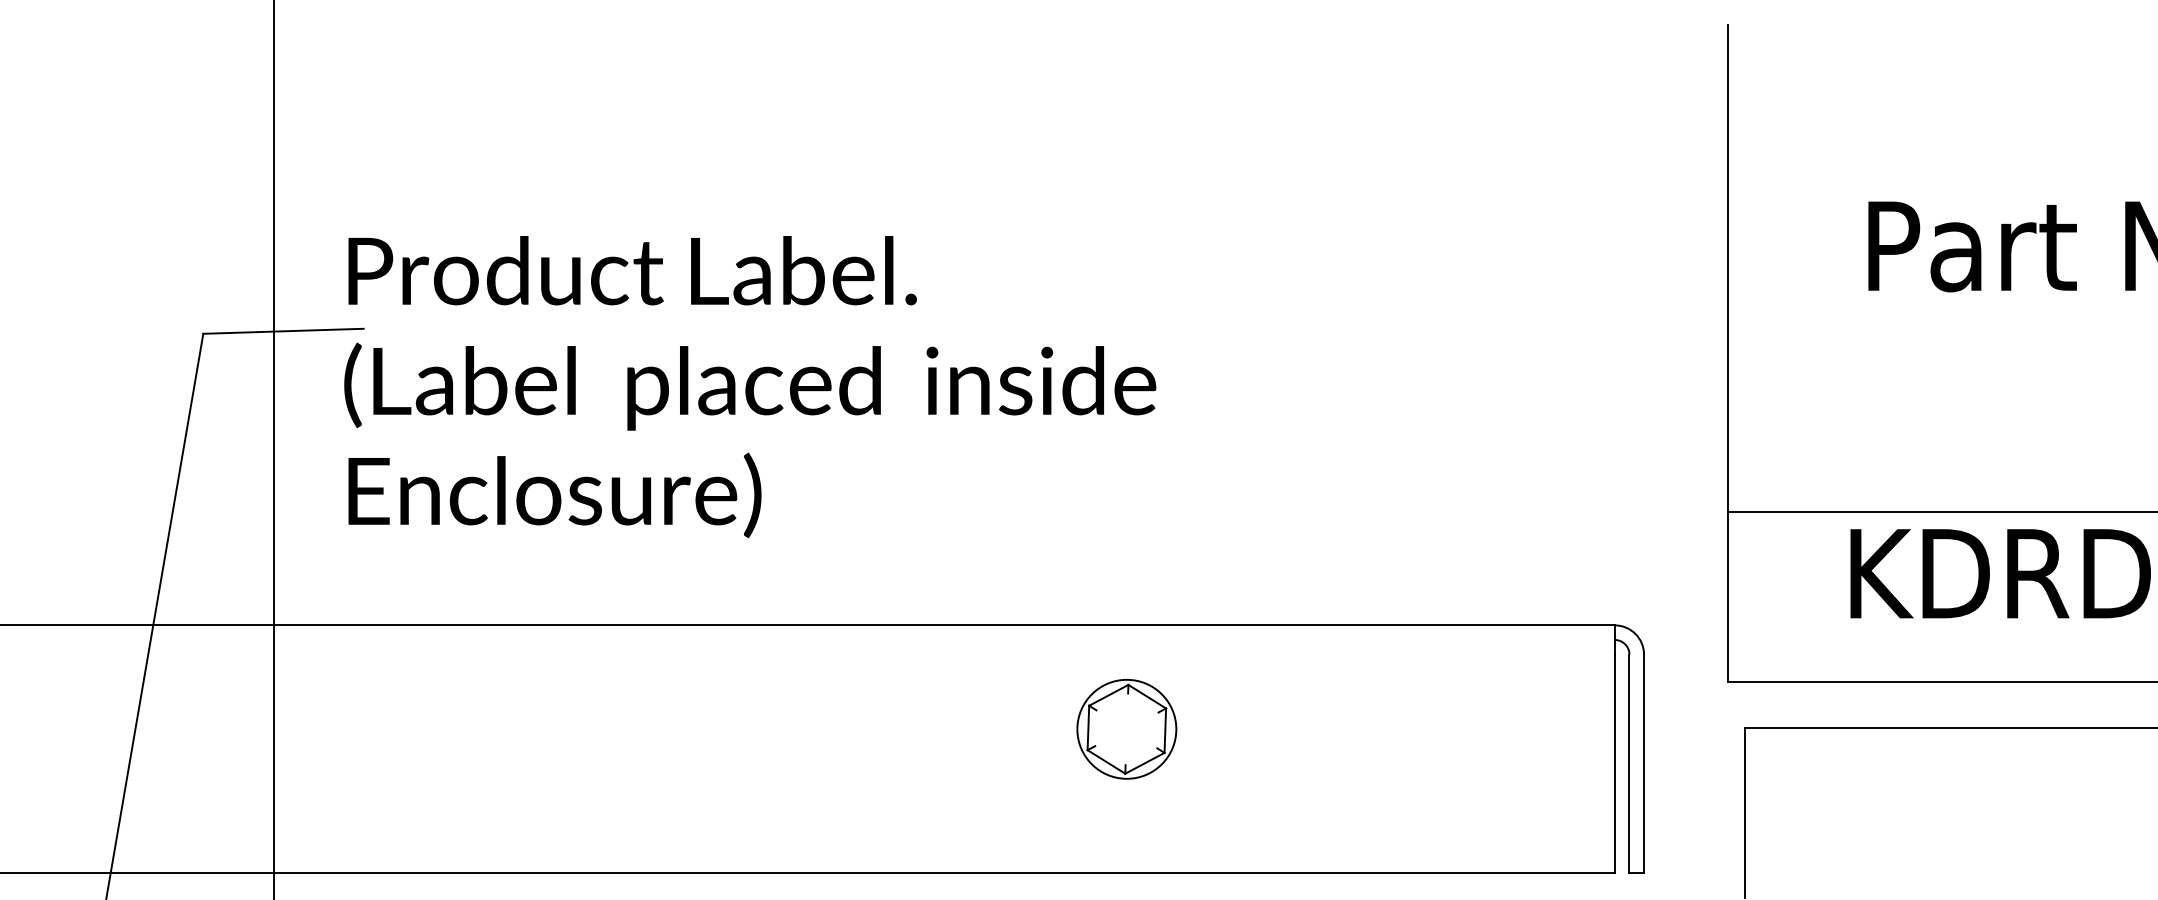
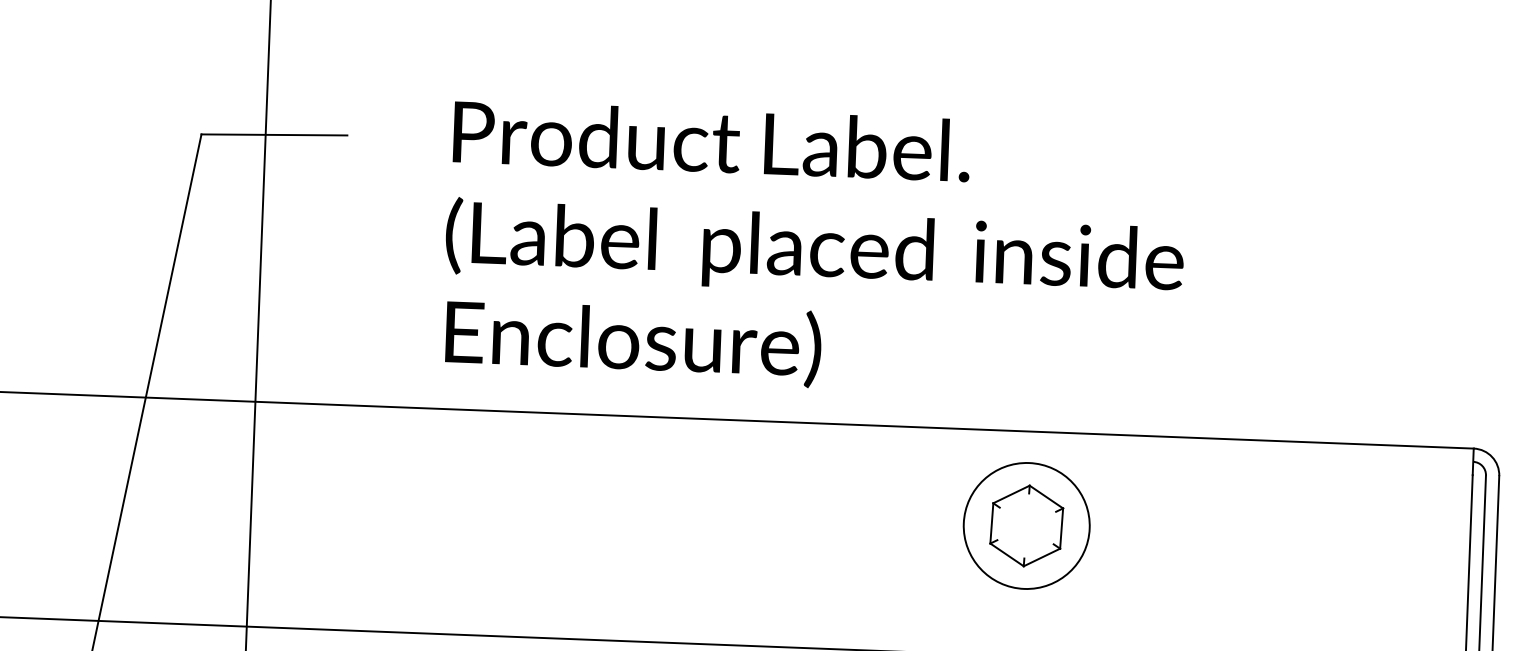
text: (750, 387) -> (814, 251), moved
circle: (1126, 728) -> (1026, 525), size x1.4

